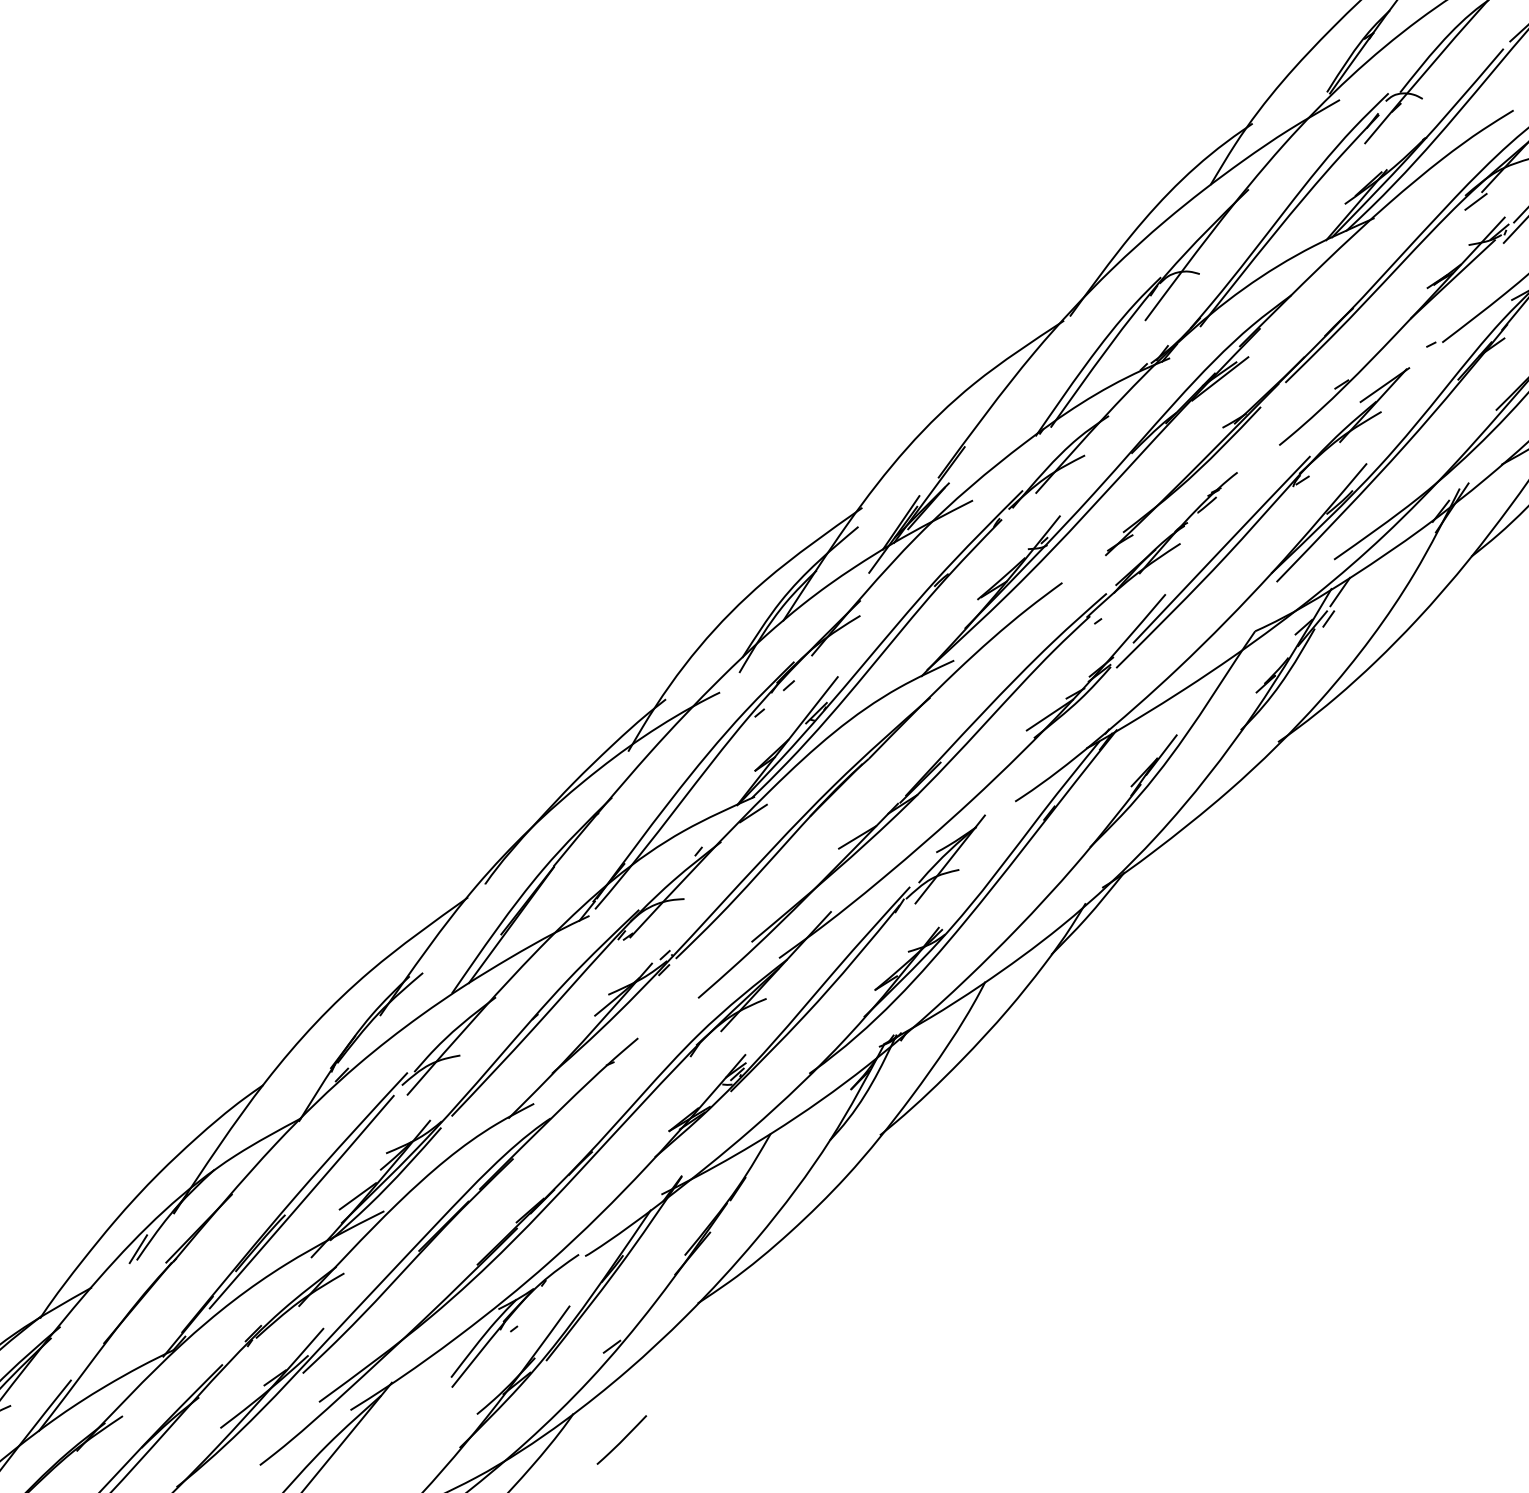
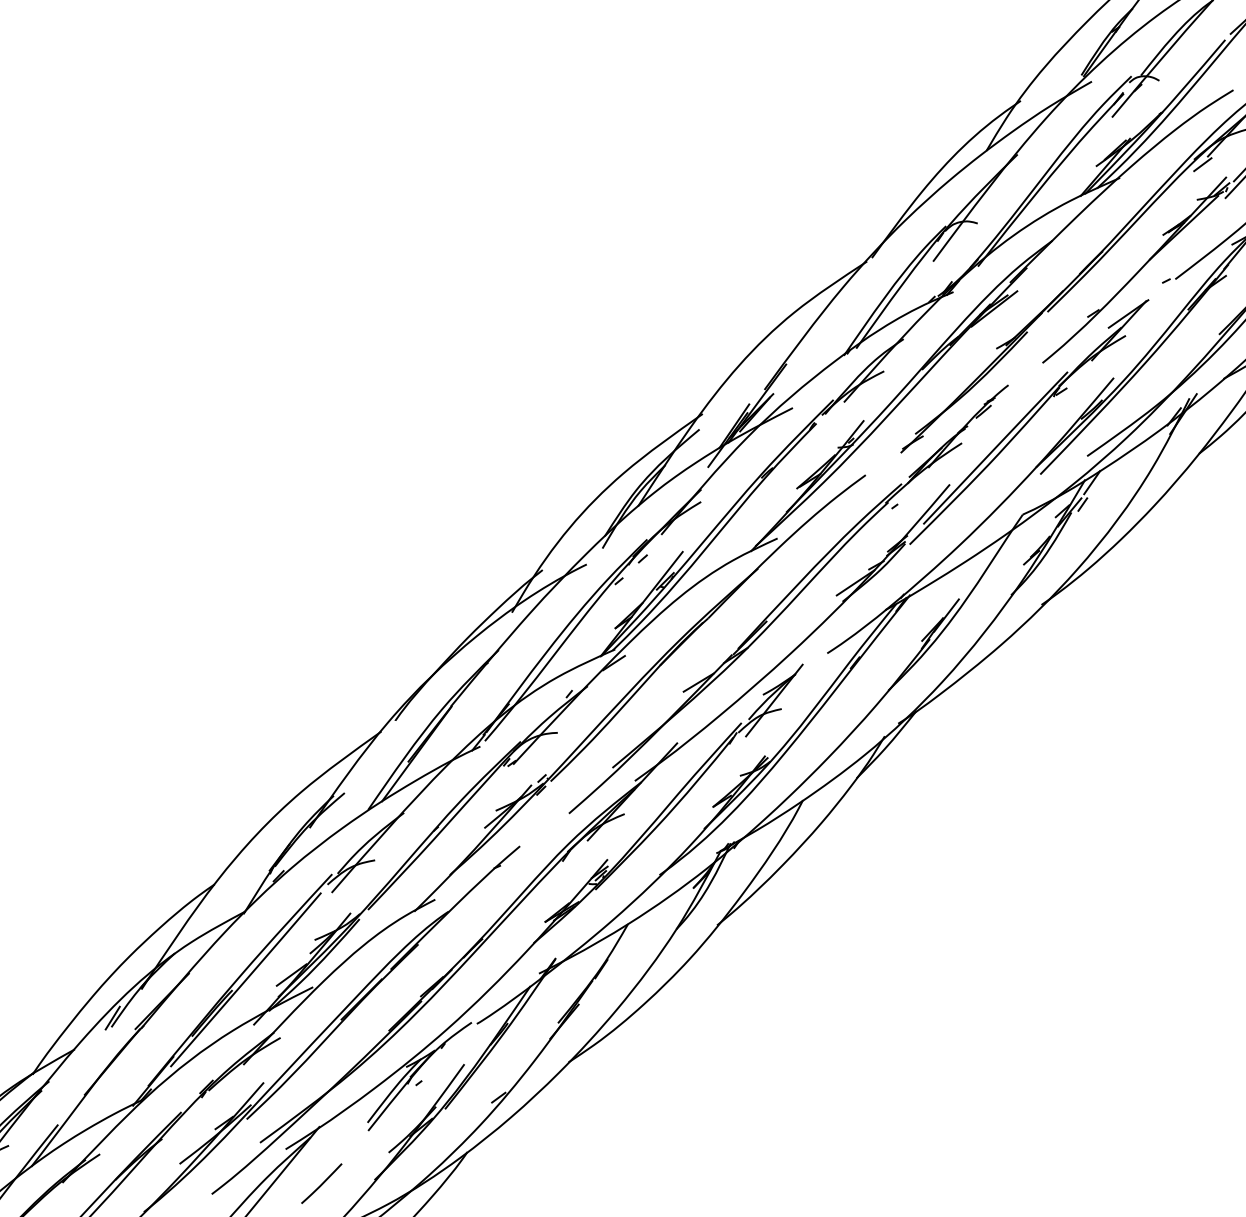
line: (621, 1439) -> (321, 1183), moved

